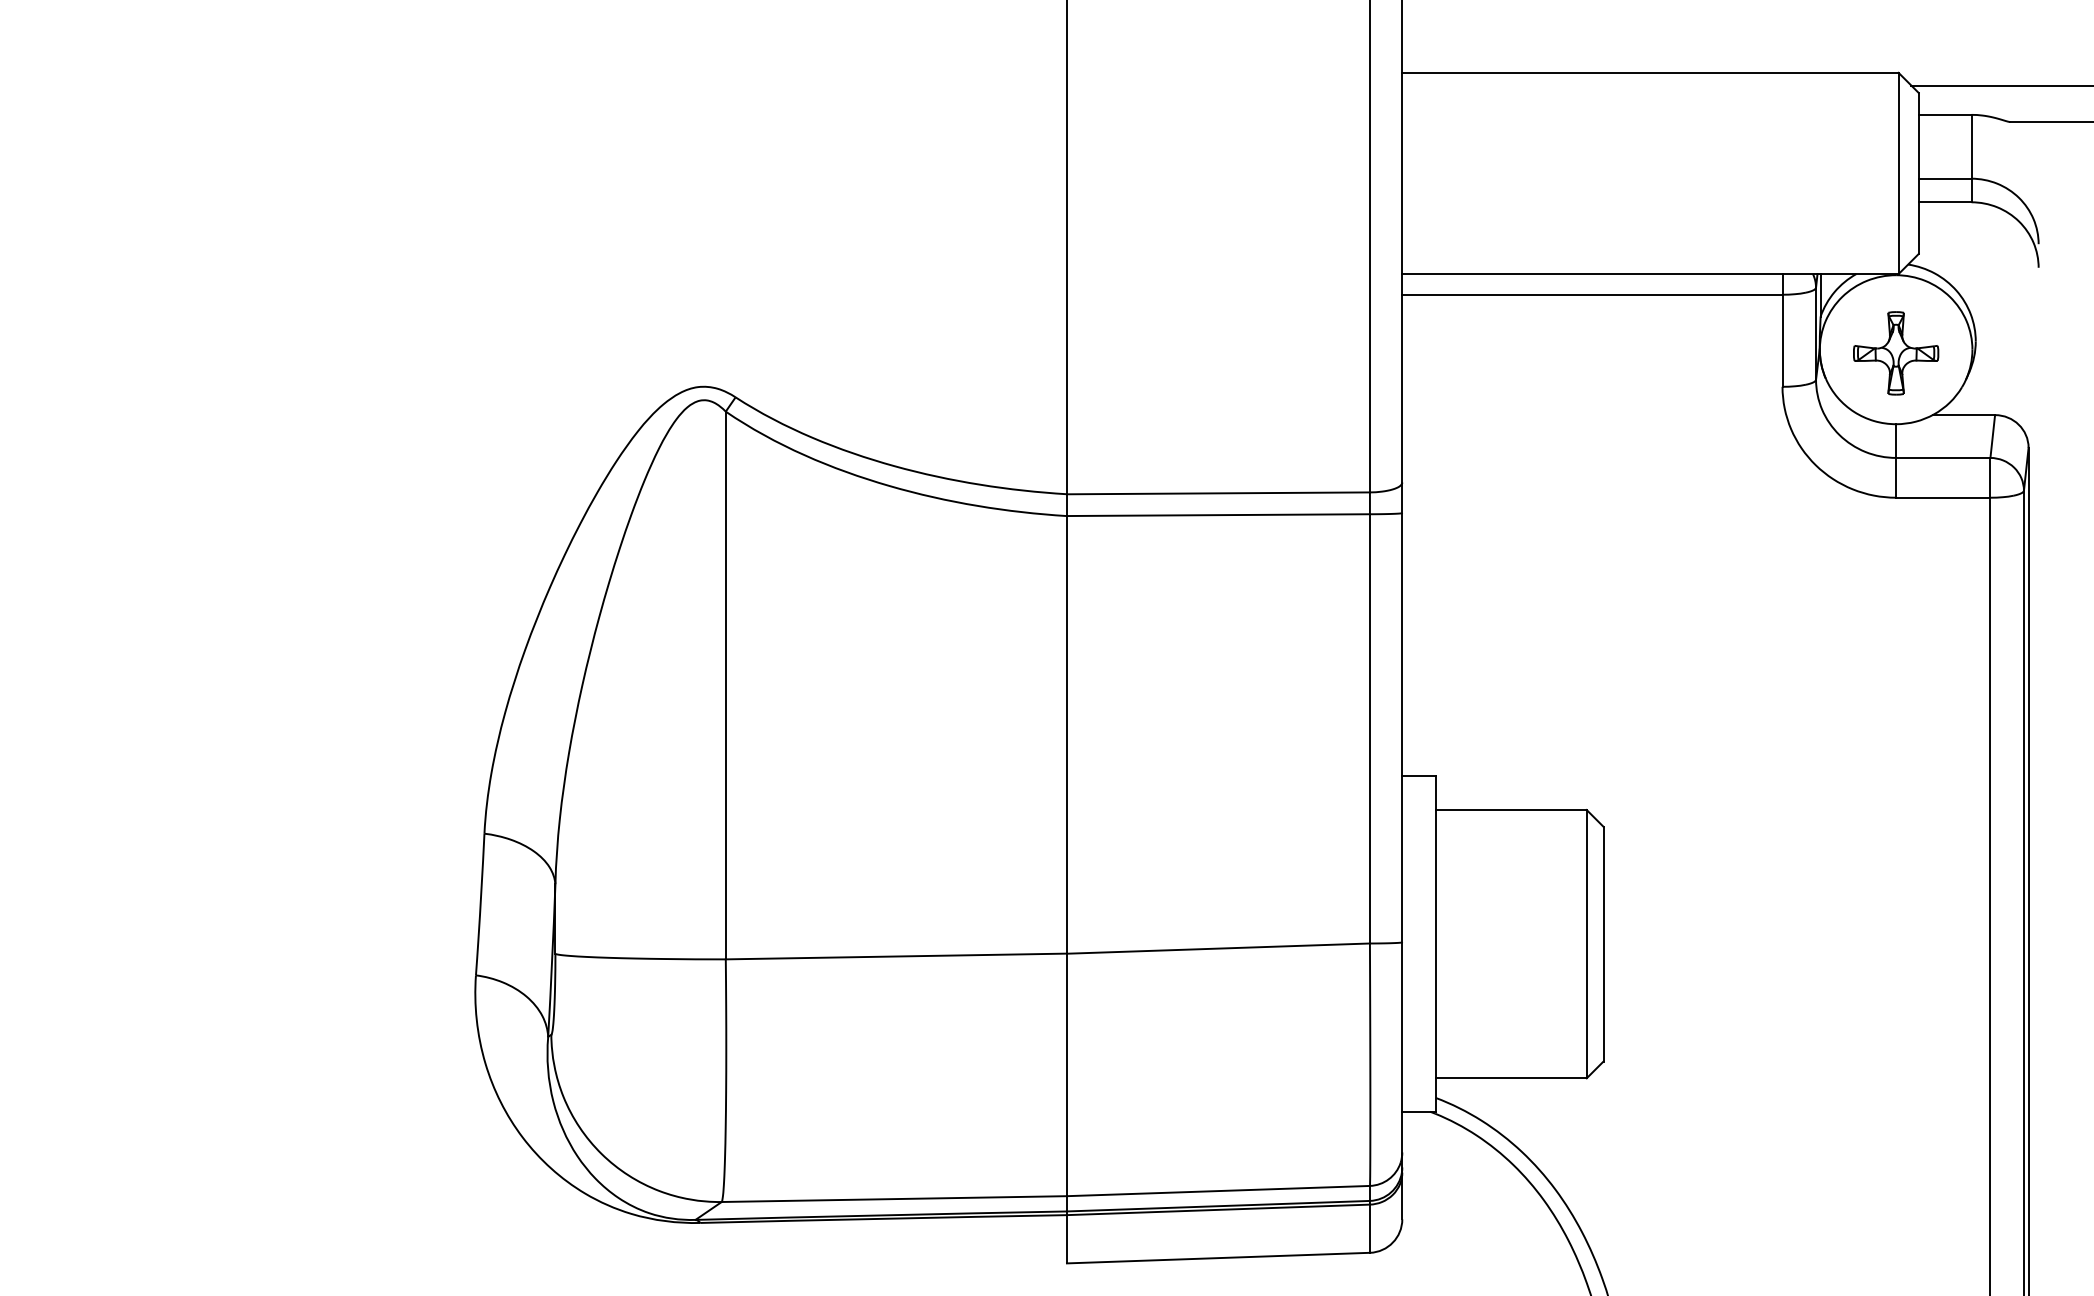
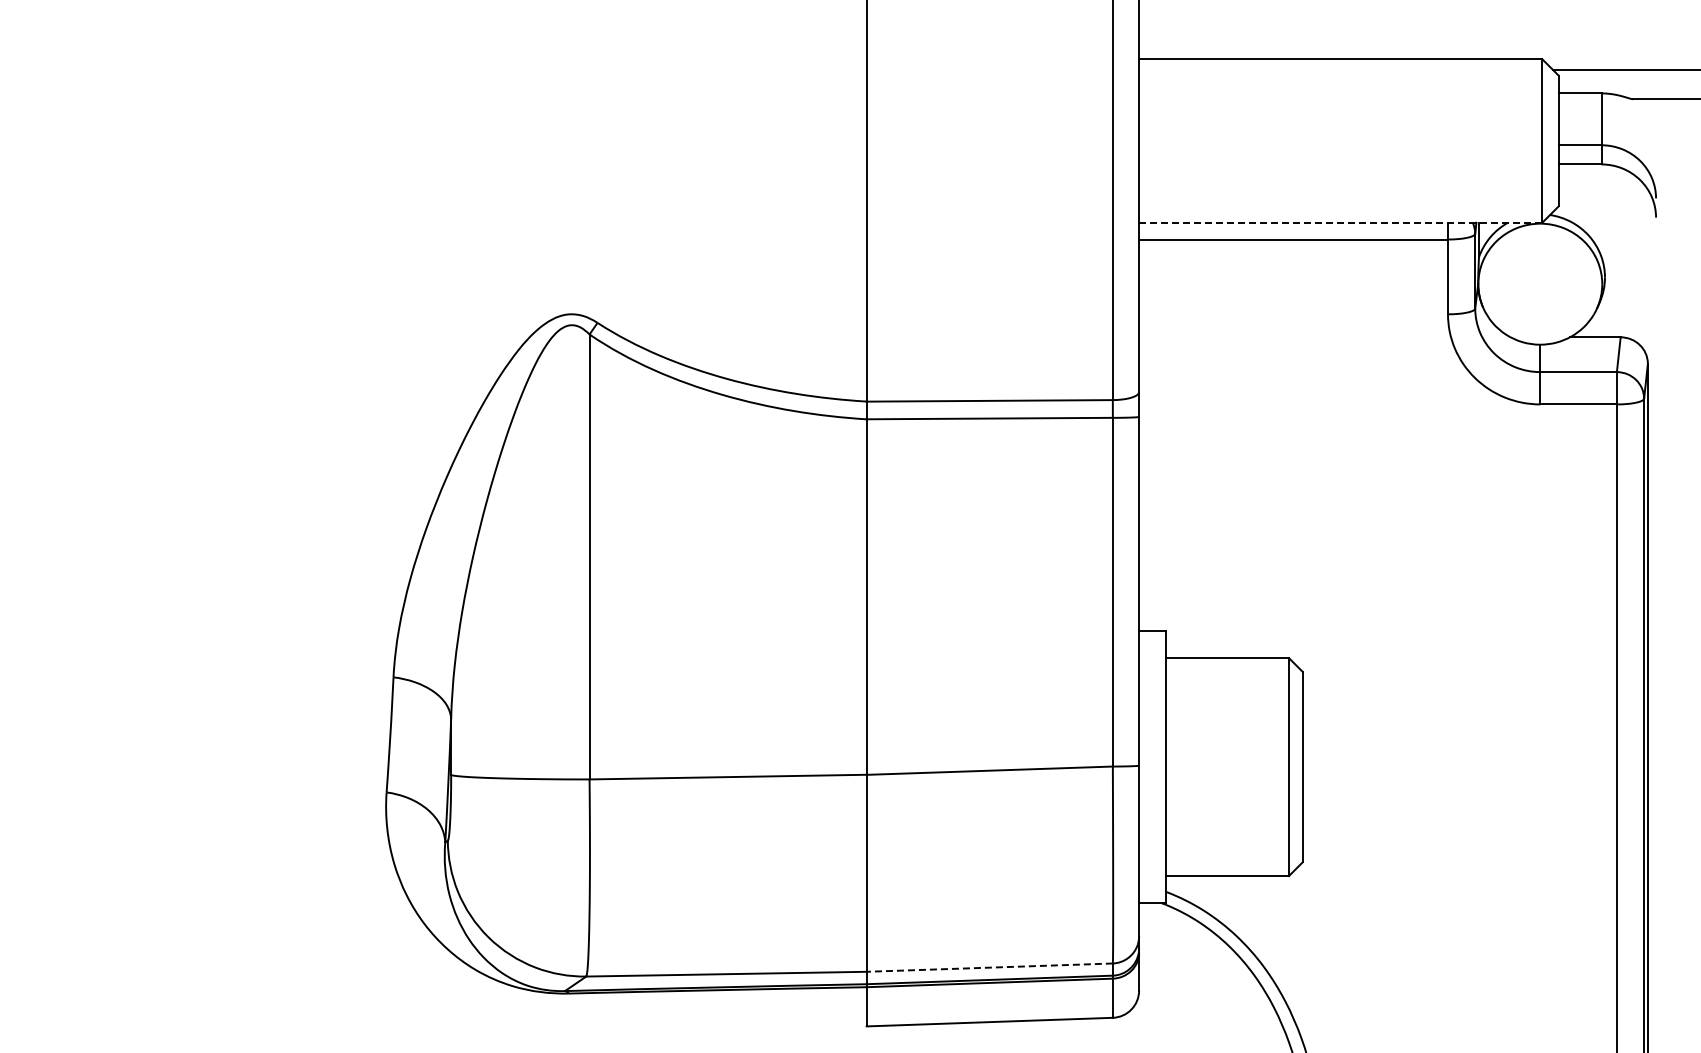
line: (1650, 273) -> (1340, 222), solid -> dashed
part: (1896, 352) -> (1540, 286), removed
line: (1218, 1190) -> (989, 967), solid -> dashed

